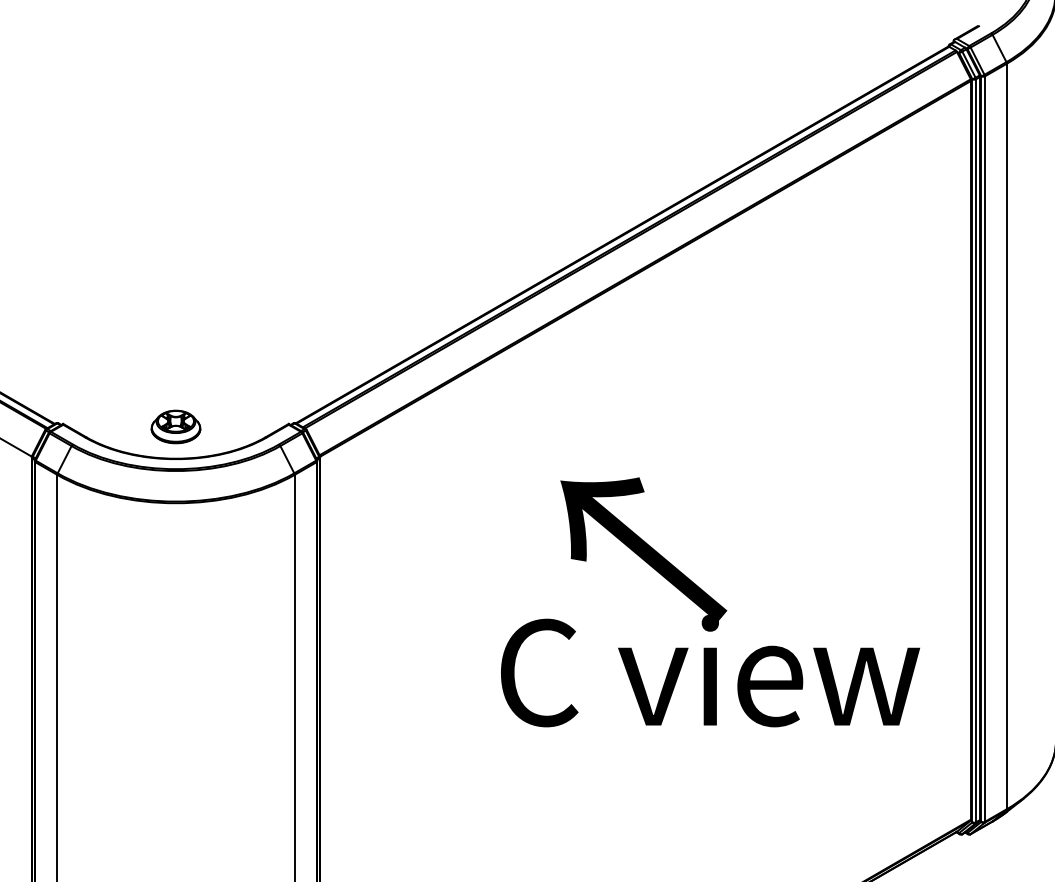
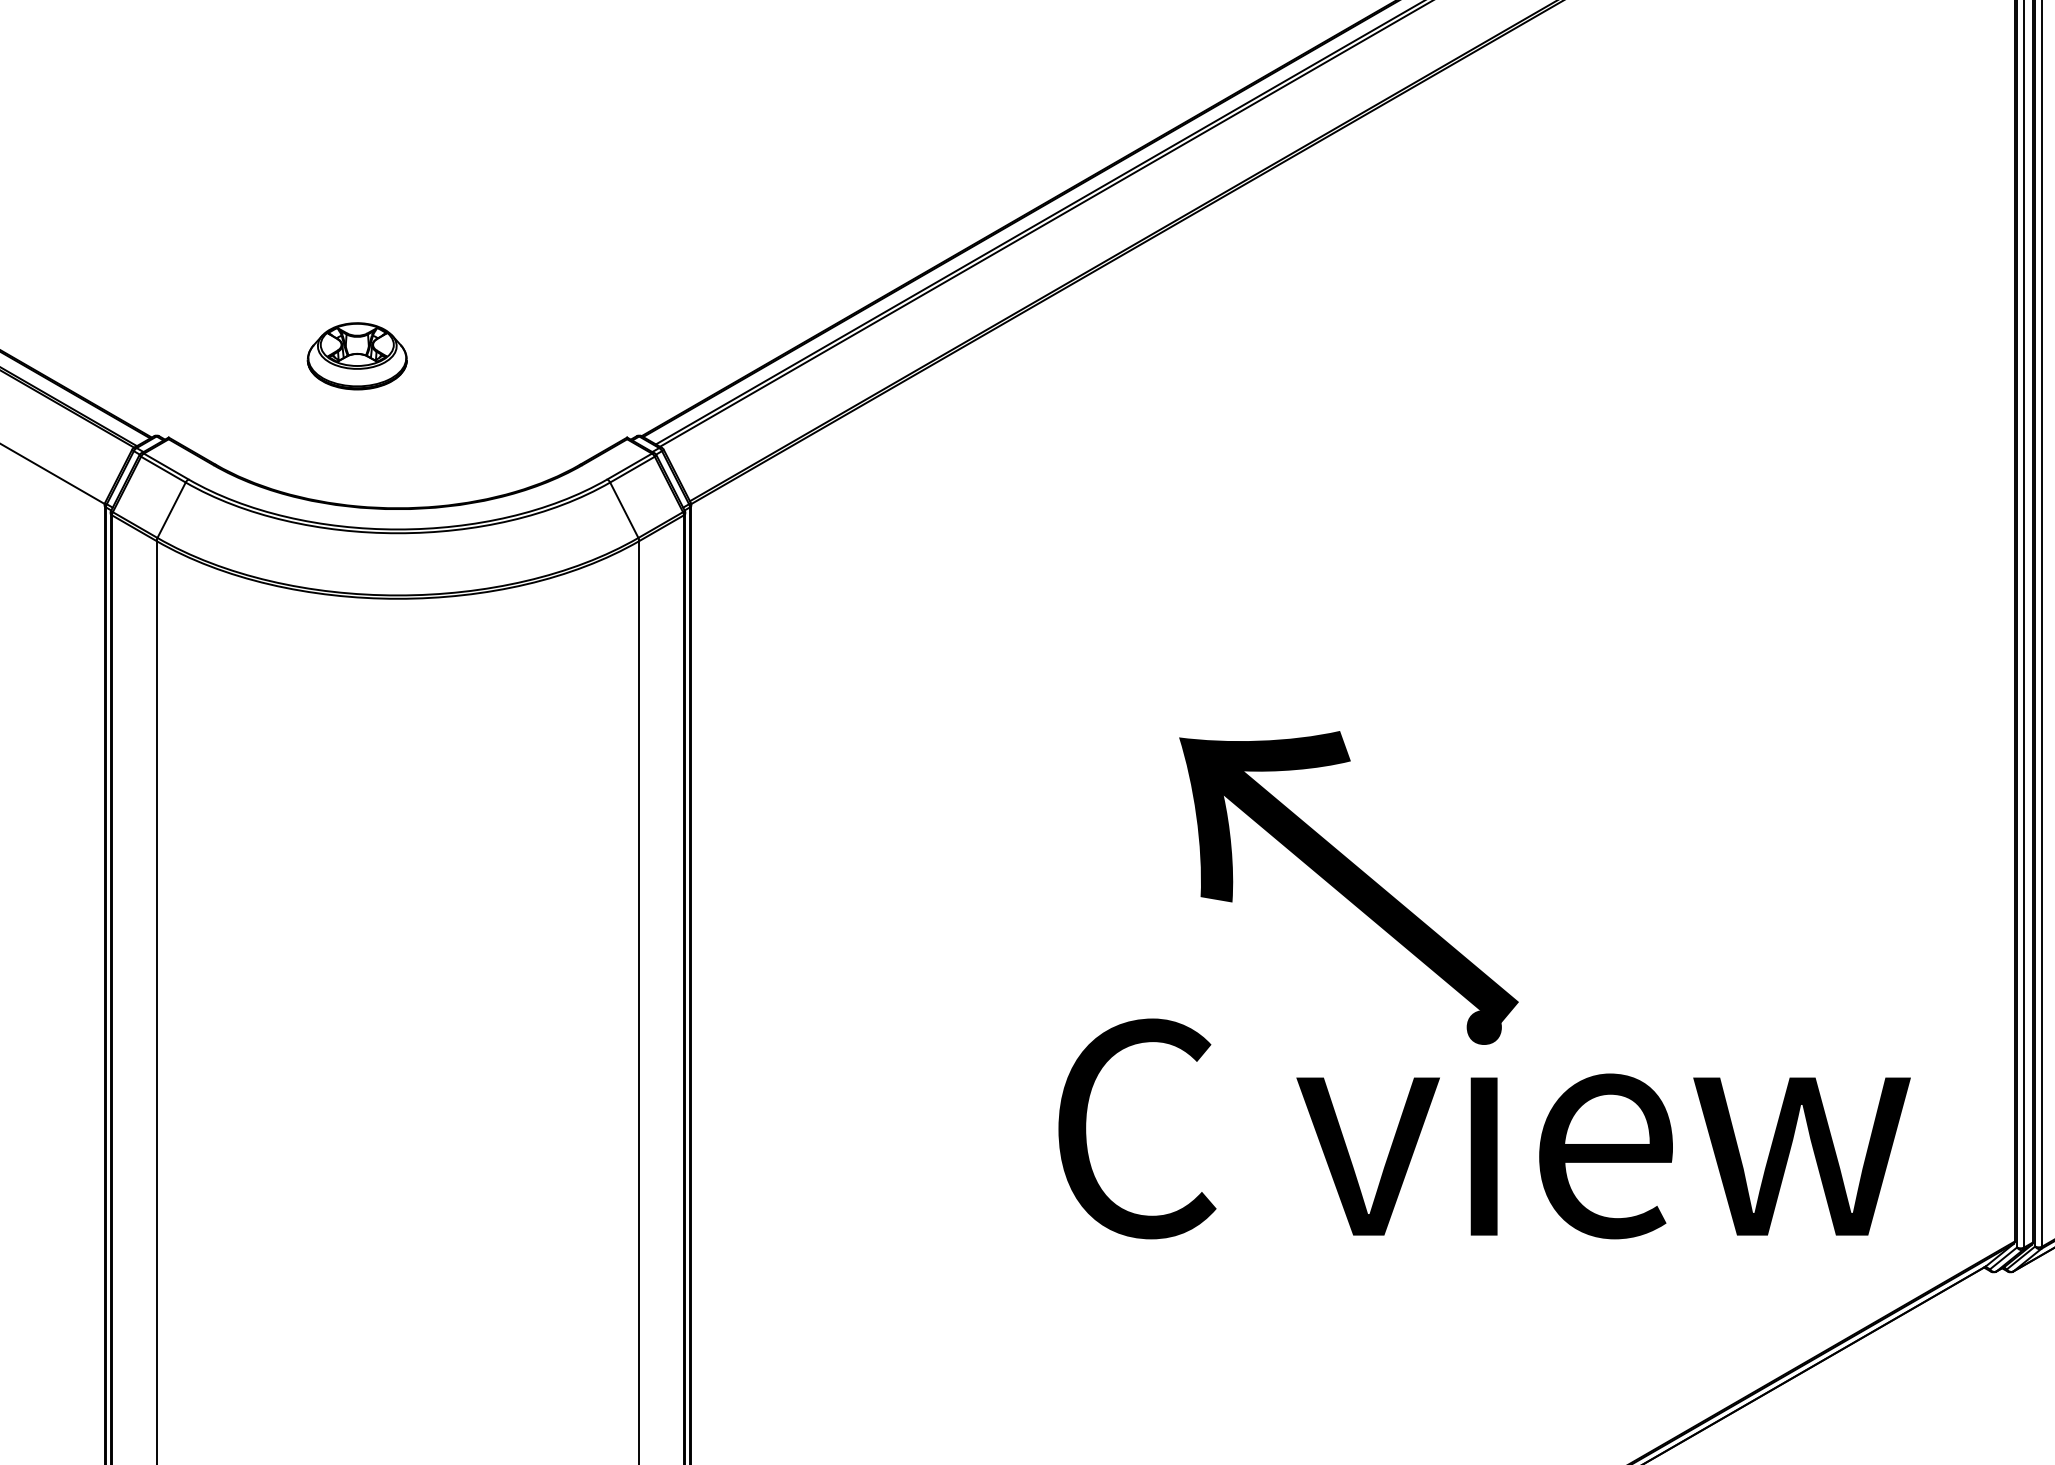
part: (175, 426) -> (356, 355), moved
text: (710, 602) -> (1484, 985), moved

